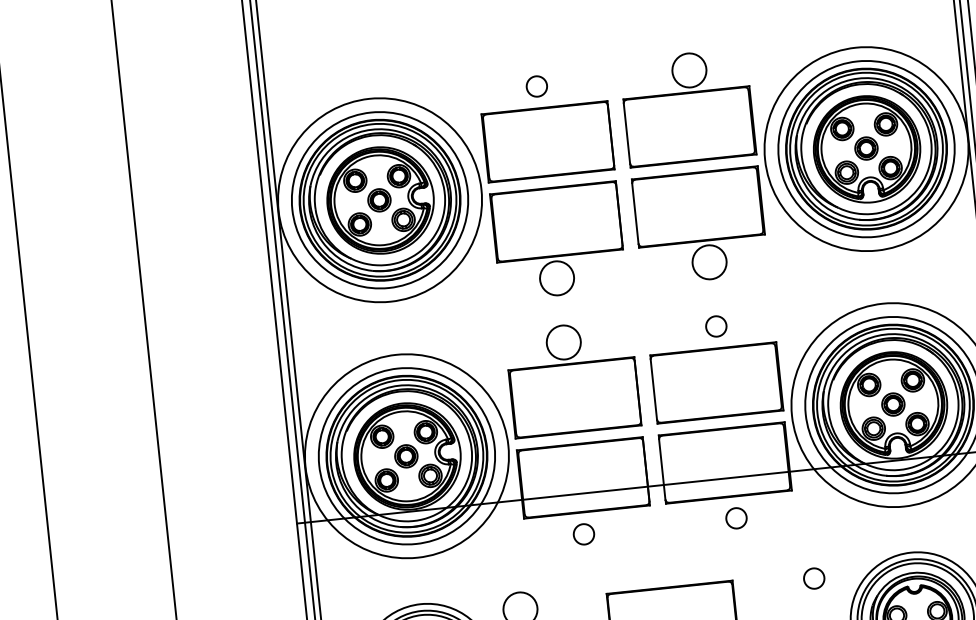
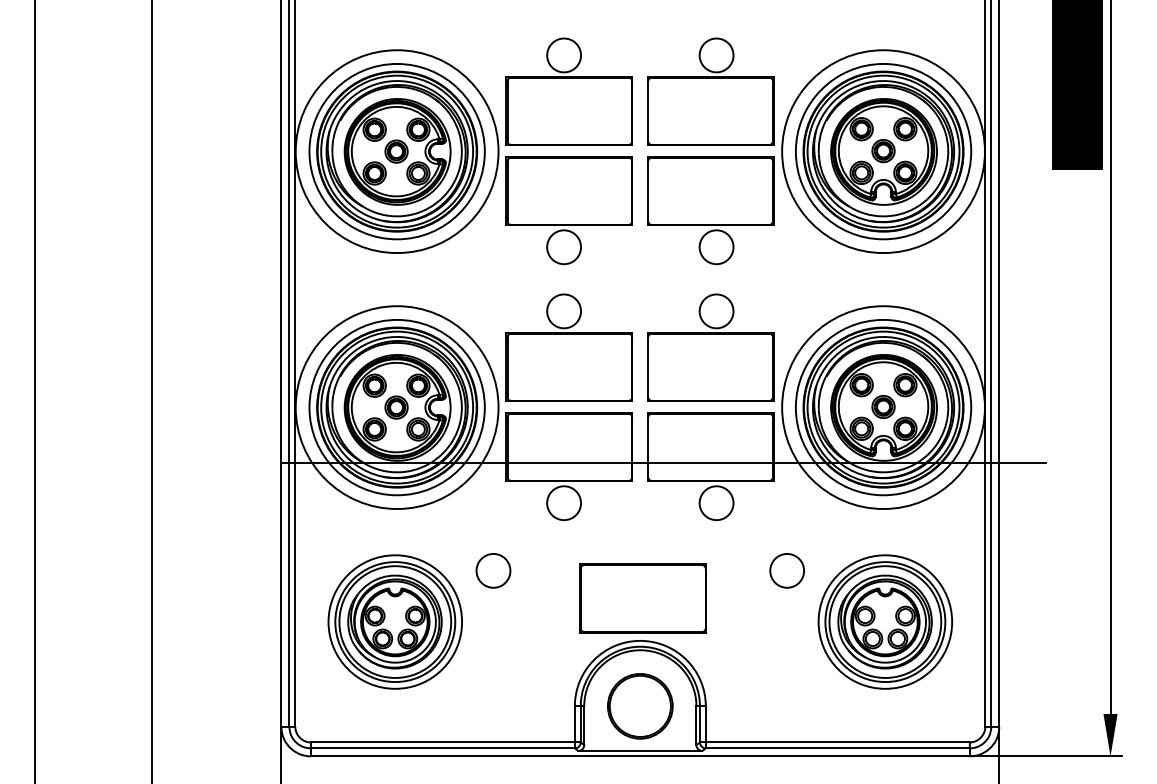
circle: (537, 86) -> (564, 55), size x1.67
circle: (716, 326) -> (716, 311), size x1.67
circle: (736, 518) -> (716, 503), size x1.67
circle: (584, 534) -> (564, 503), size x1.67
circle: (814, 578) -> (787, 570), size x1.67

